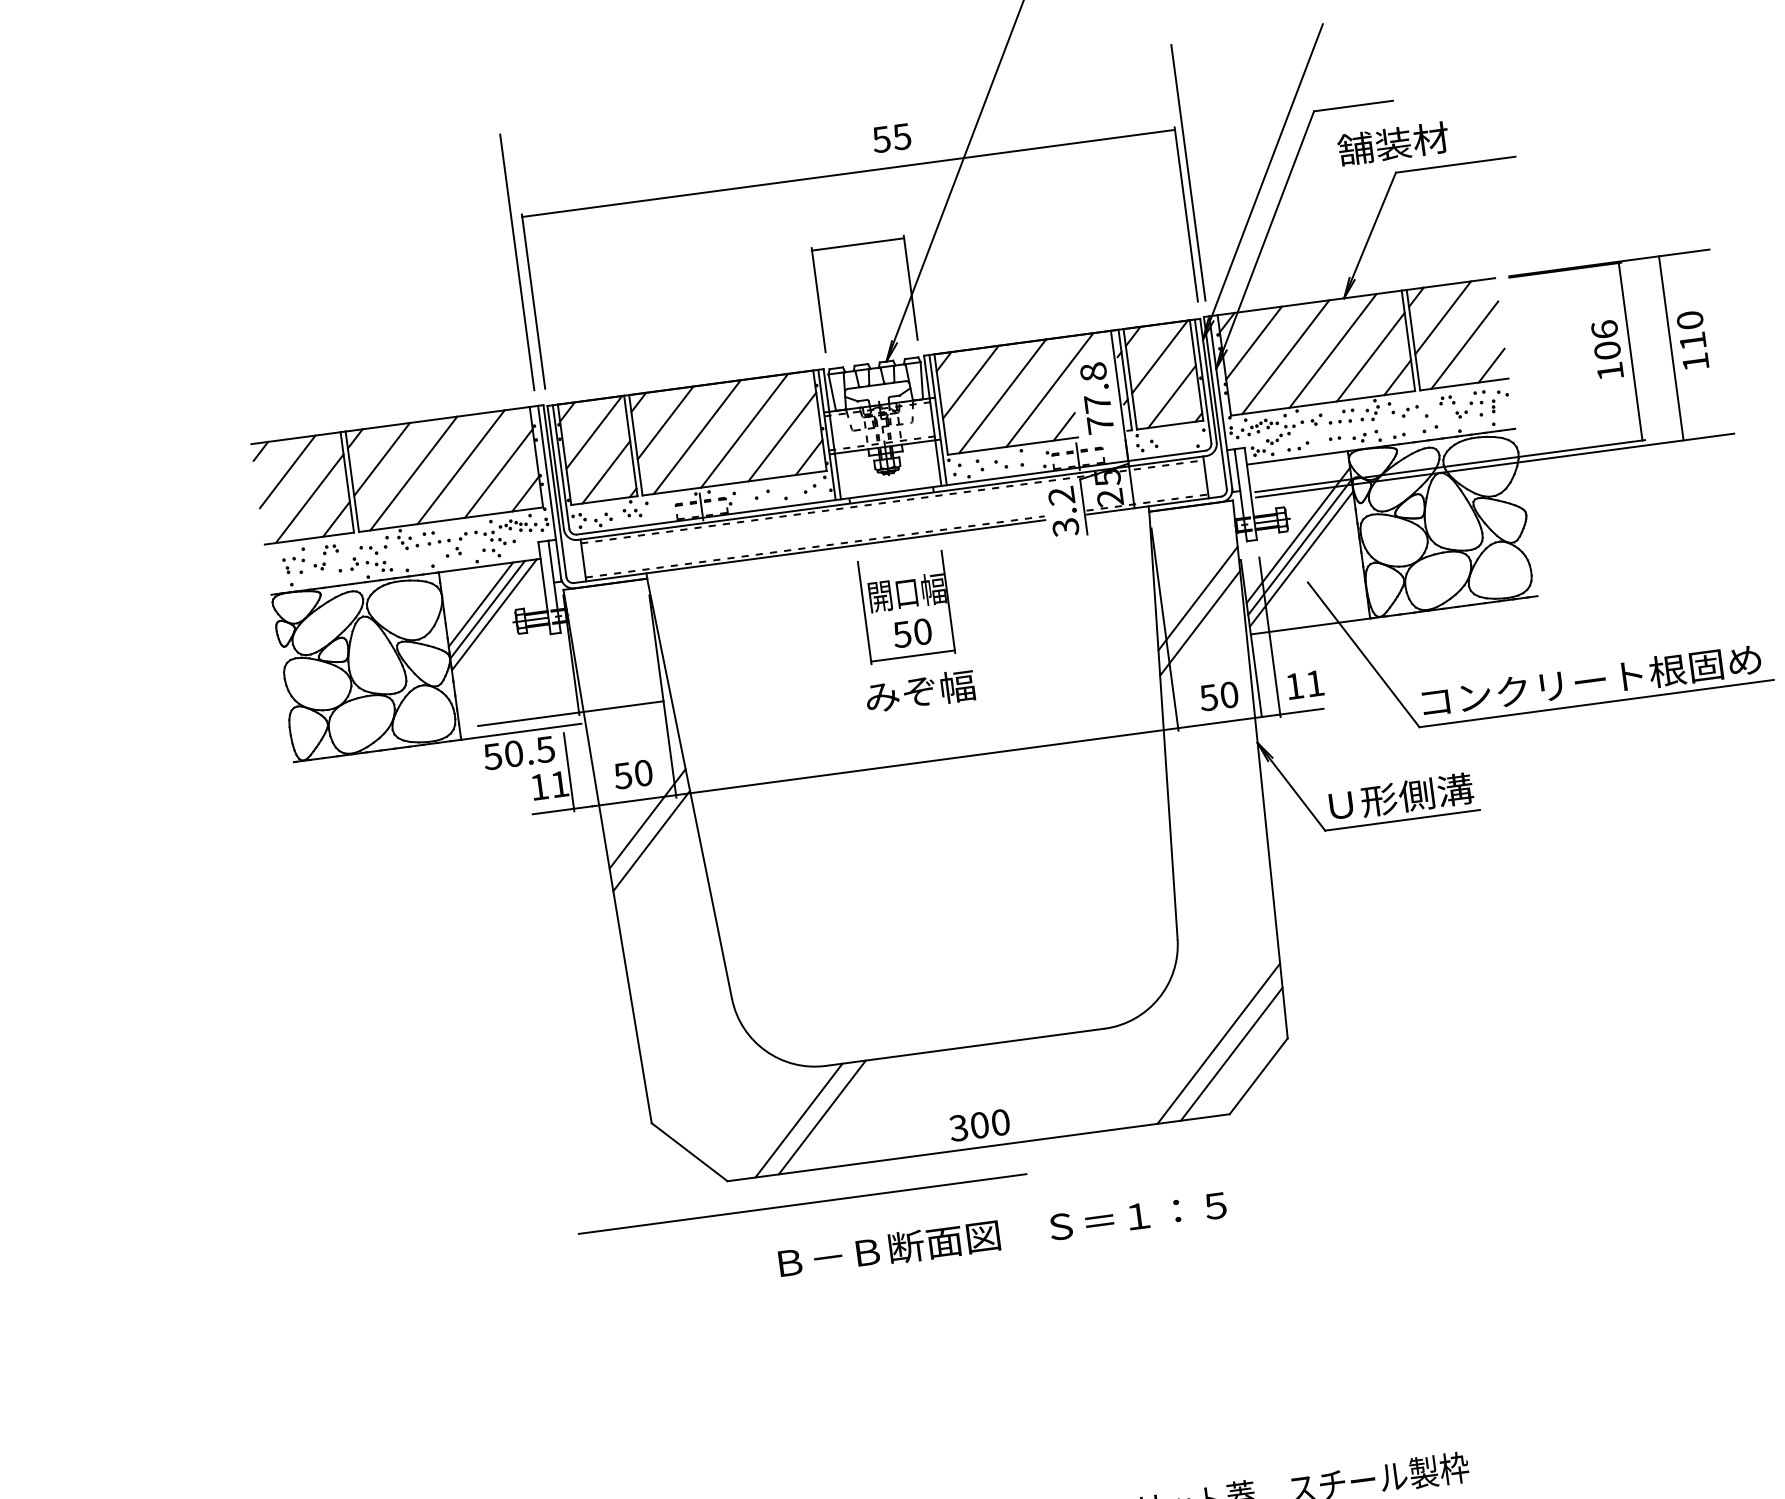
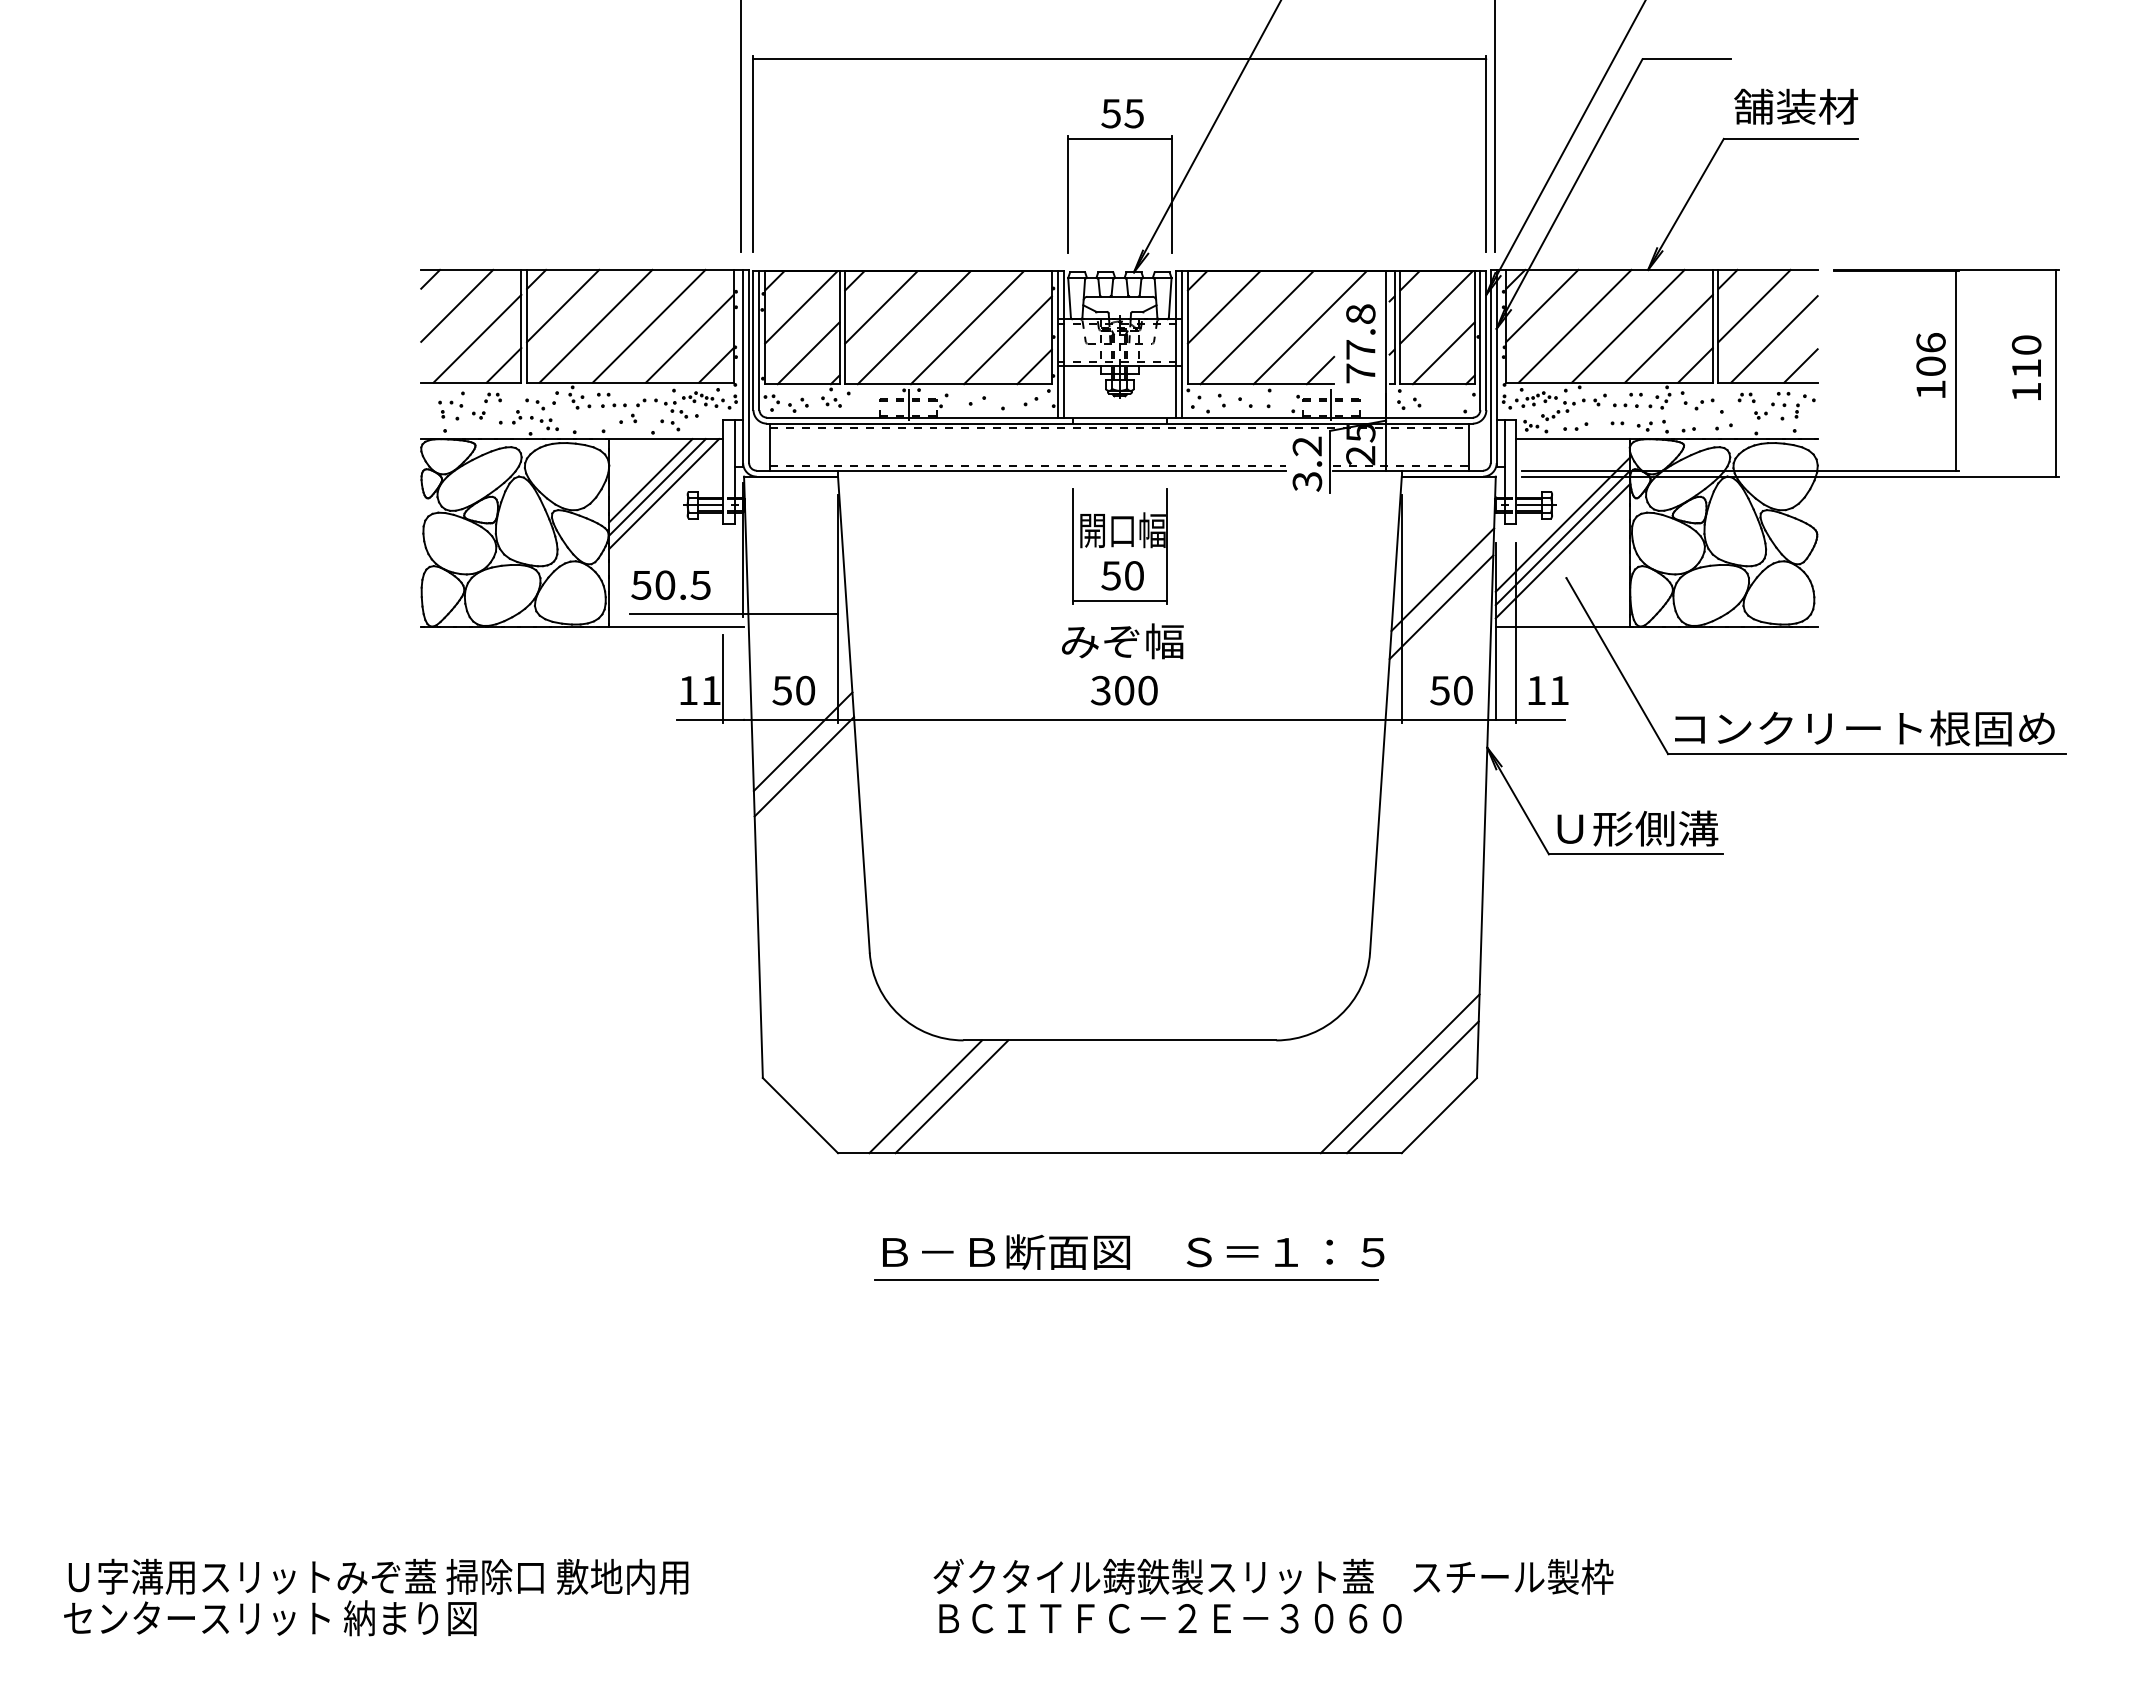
text: (891, 138) -> (1122, 113), moved
text: (1393, 143) -> (1796, 106), moved
line: (1671, 347) -> (2055, 372), moved
text: (518, 752) -> (670, 584), moved
text: (978, 1125) -> (1123, 690), moved
line: (802, 1203) -> (1126, 1279), moved

